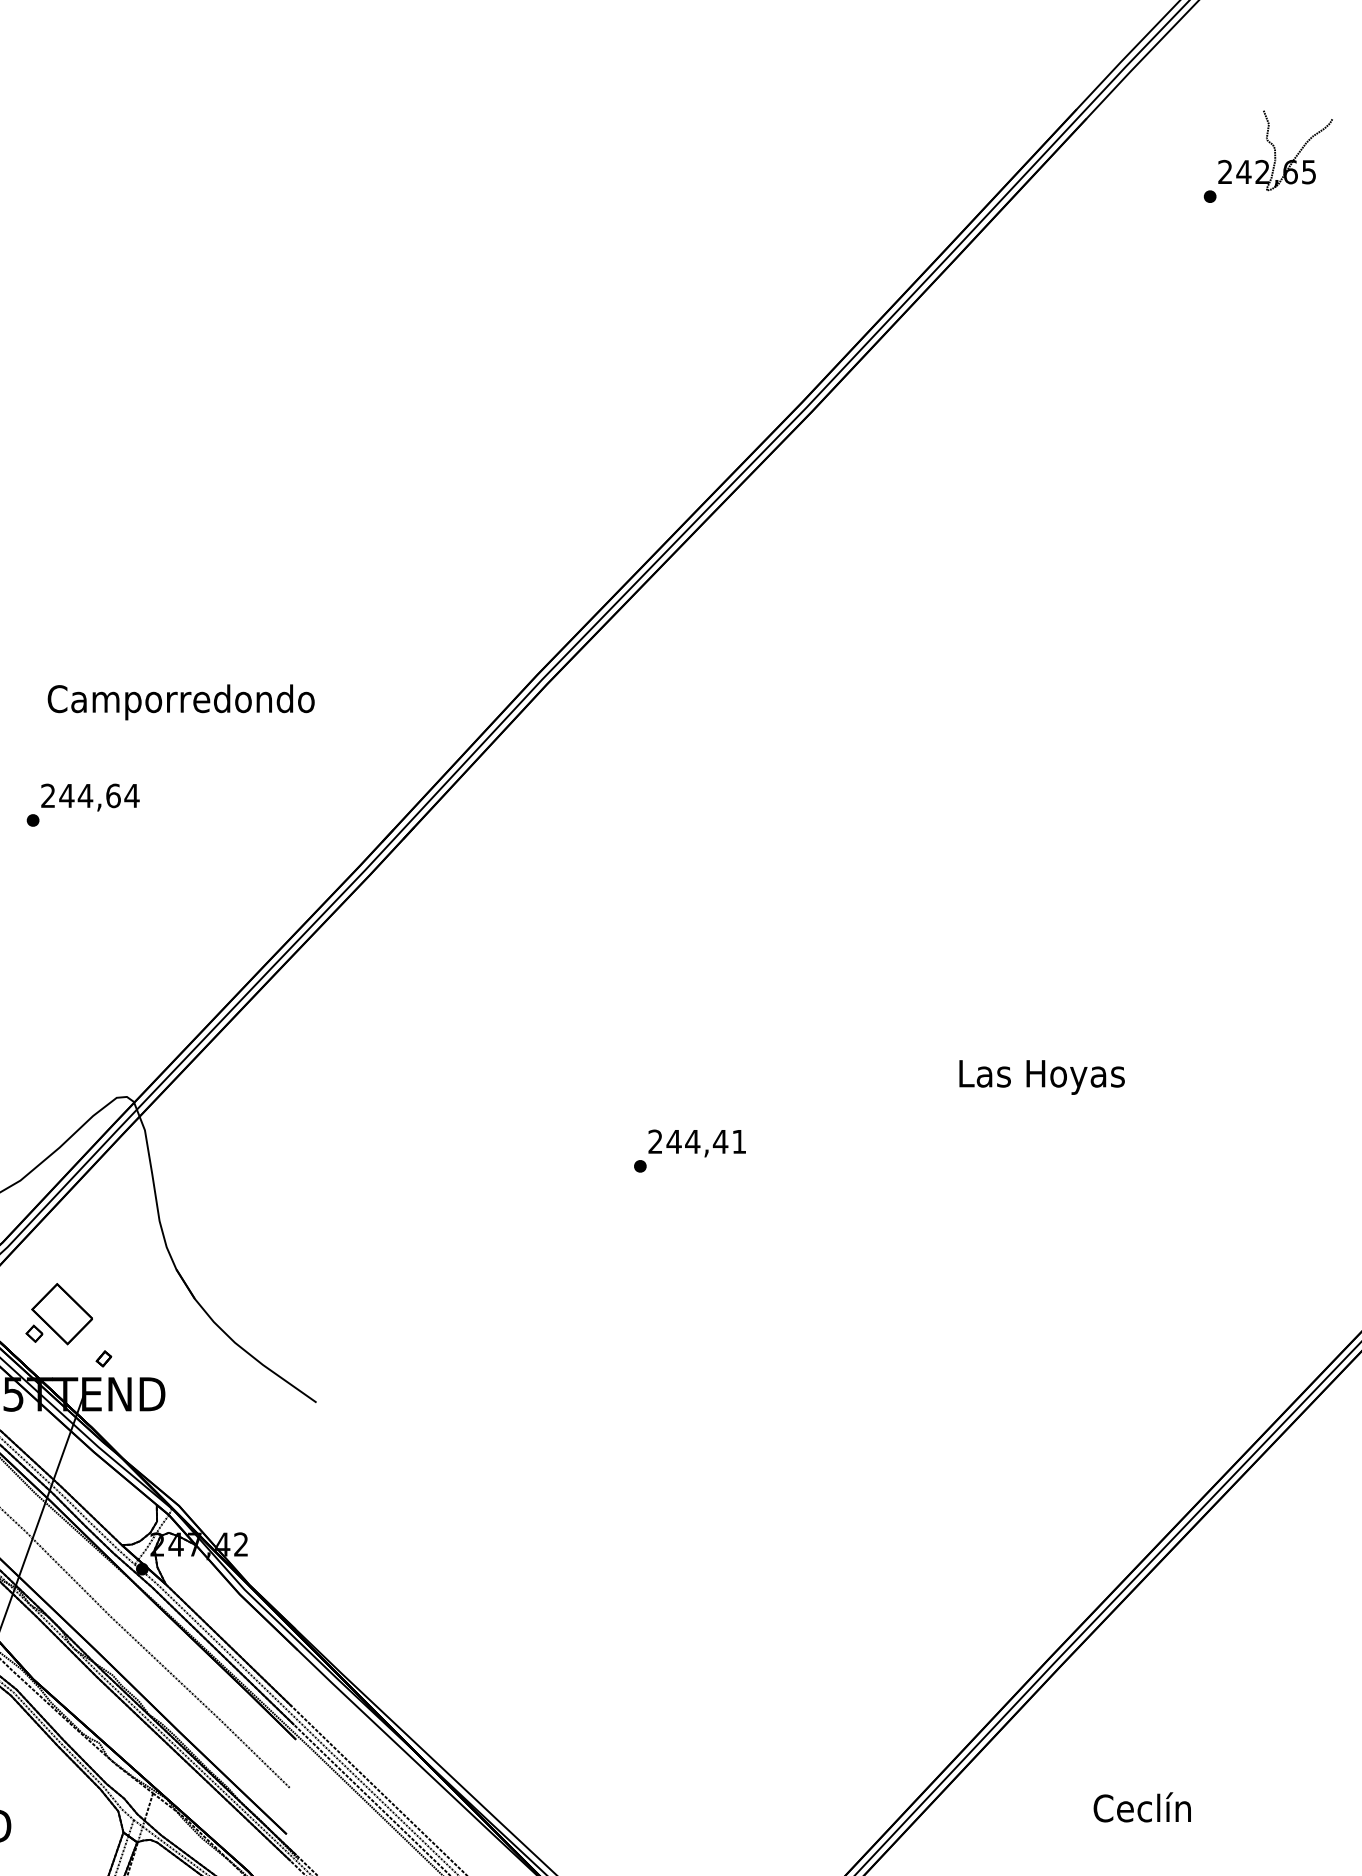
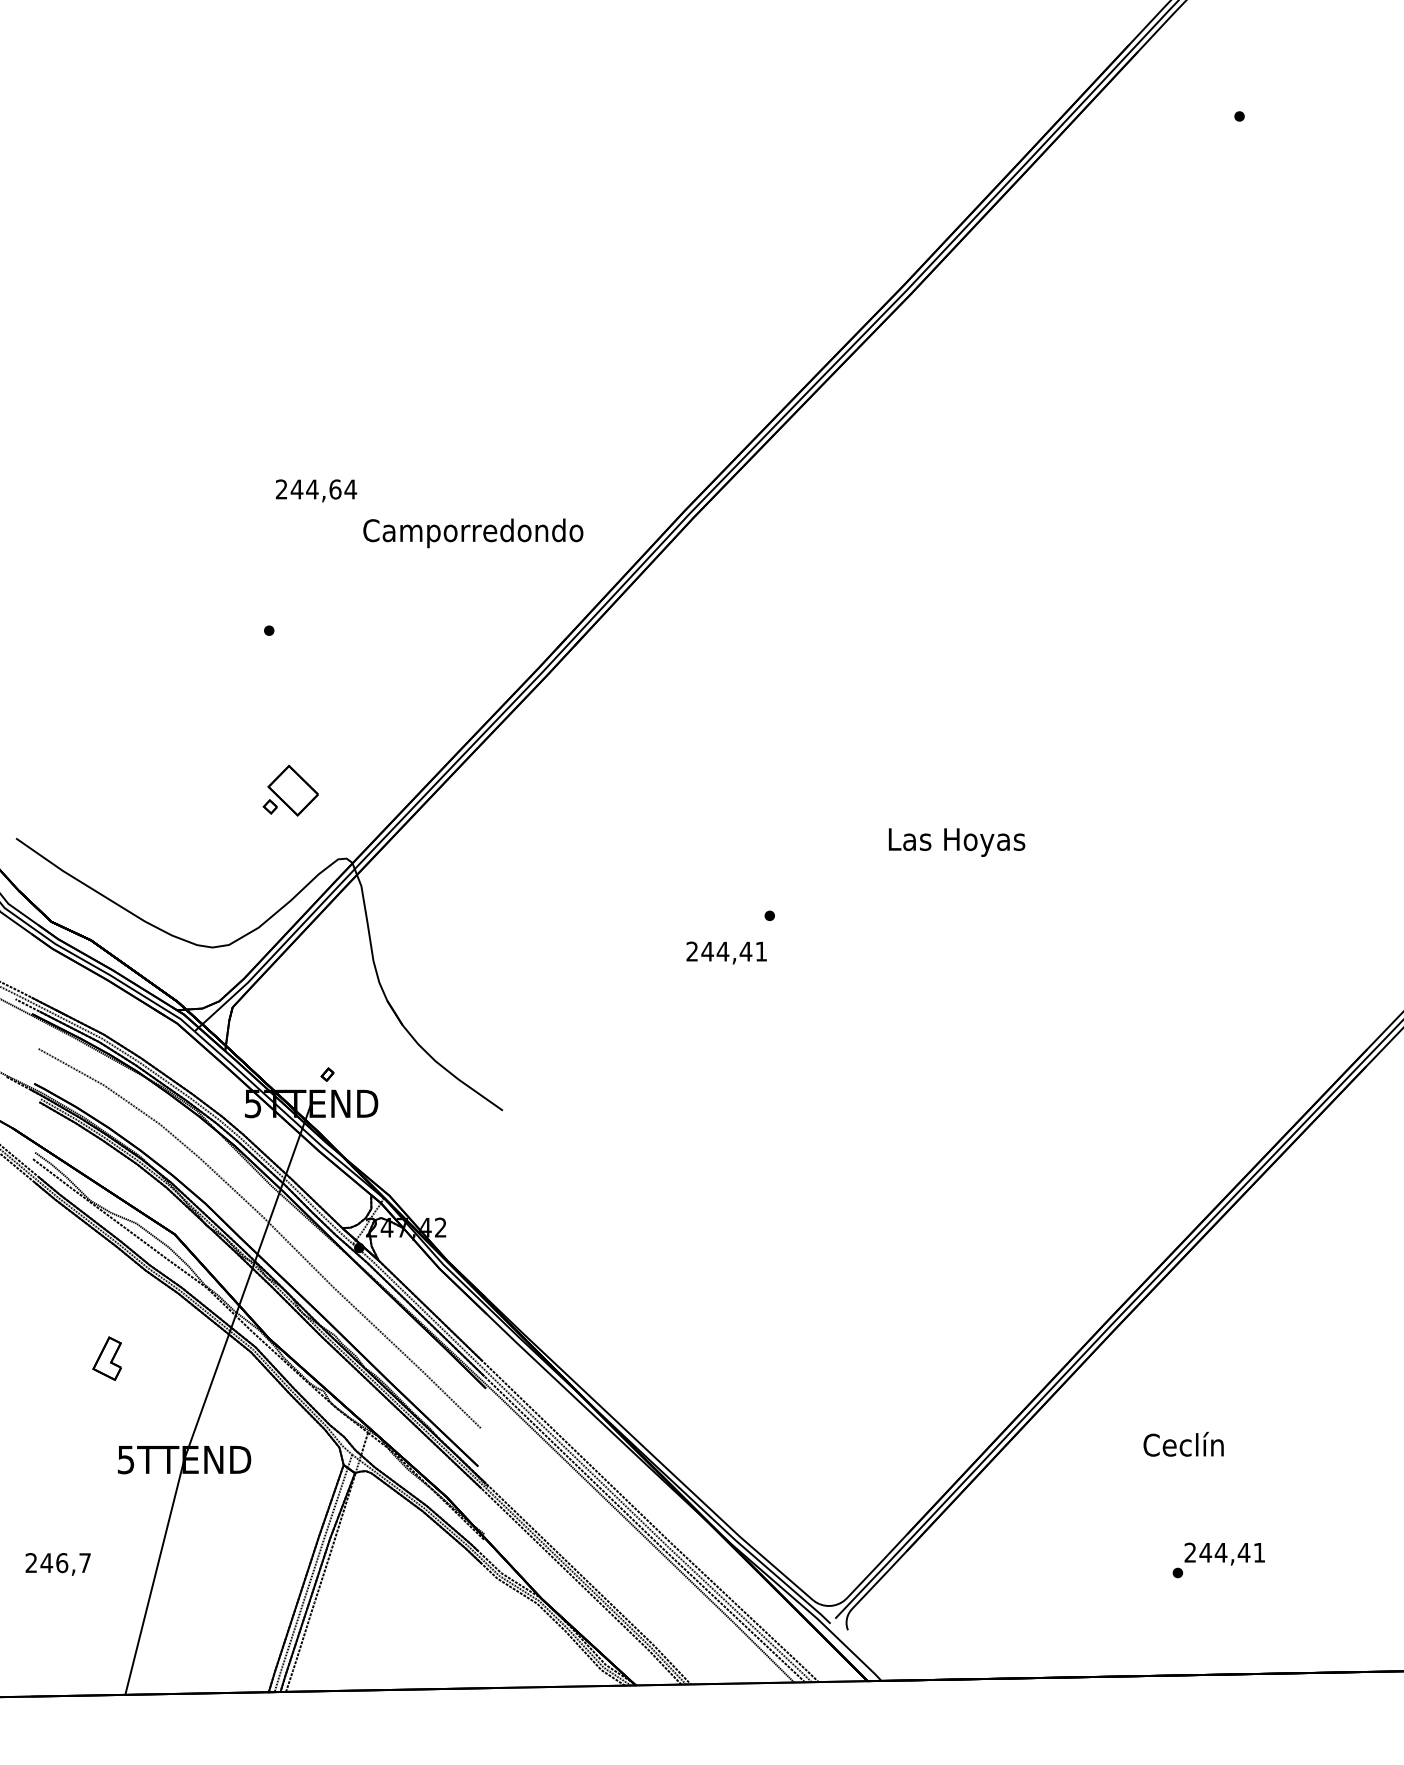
part: (1275, 150) -> (1293, 78), removed
text: (181, 702) -> (473, 533), moved
text: (90, 797) -> (316, 490), moved
text: (1042, 1077) -> (957, 842), moved
text: (696, 1142) -> (726, 952), moved
part: (58, 1313) -> (290, 790), moved

